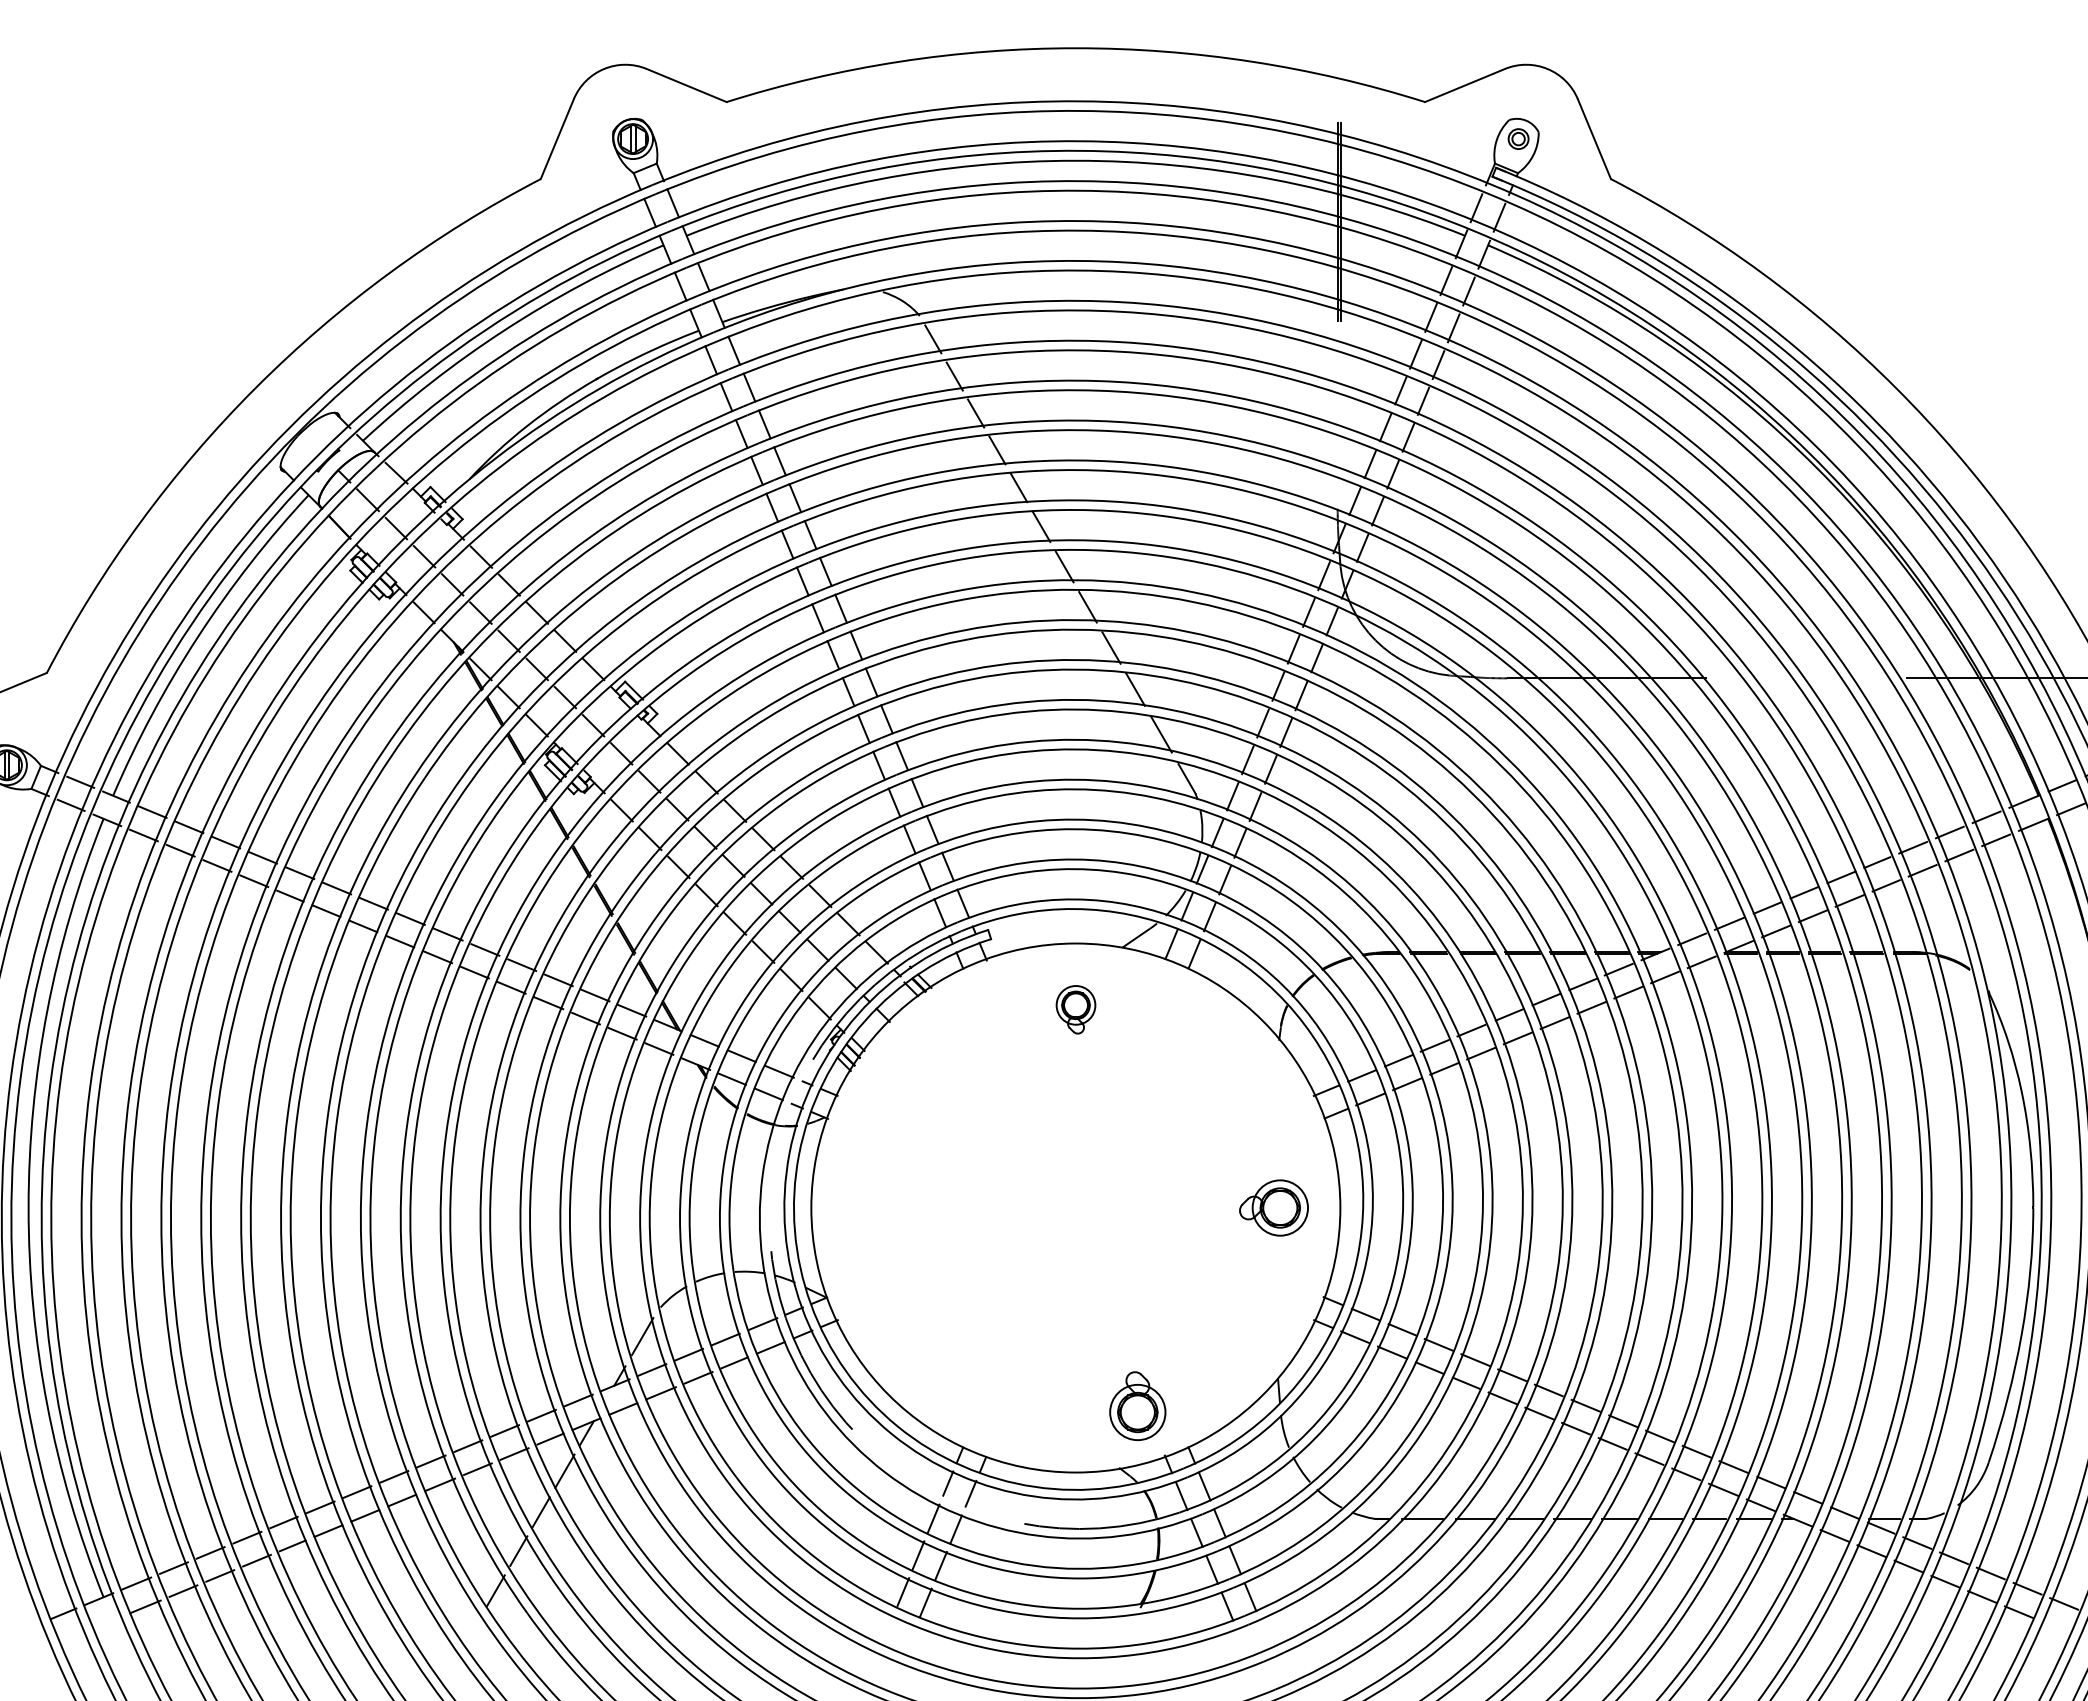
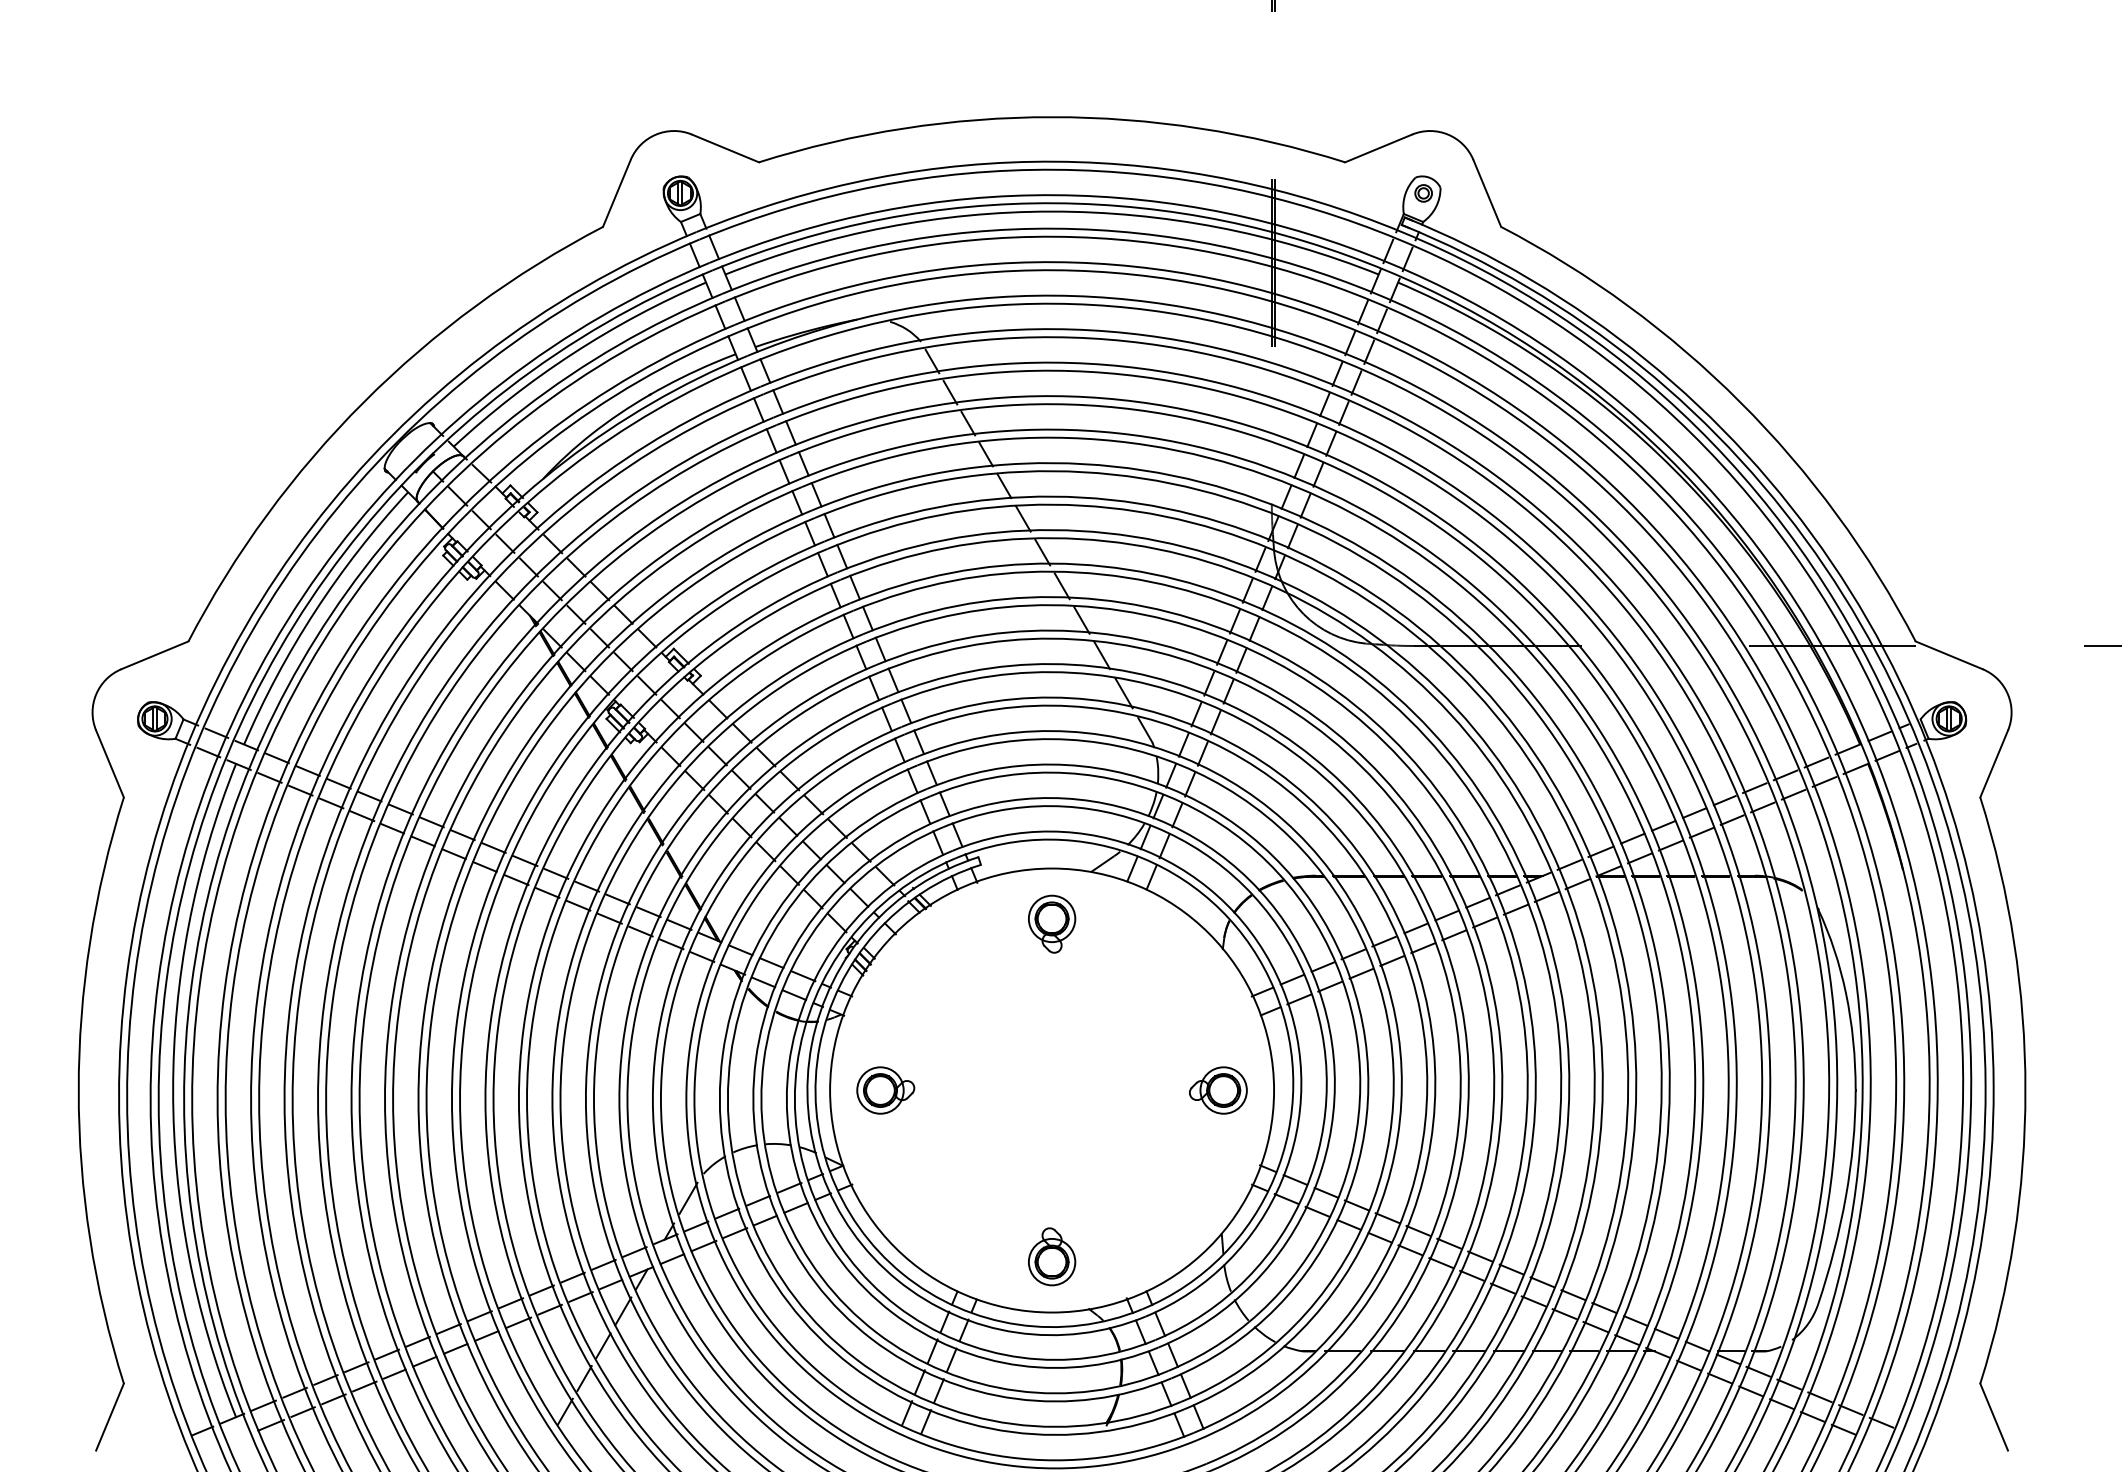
part: (1076, 1009) -> (1052, 923), size x1.43
part: (877, 1207) -> (885, 1090), added
arc: (792, 1336) -> (814, 1198), dashed -> solid
part: (1138, 1405) -> (1052, 1256), moved

